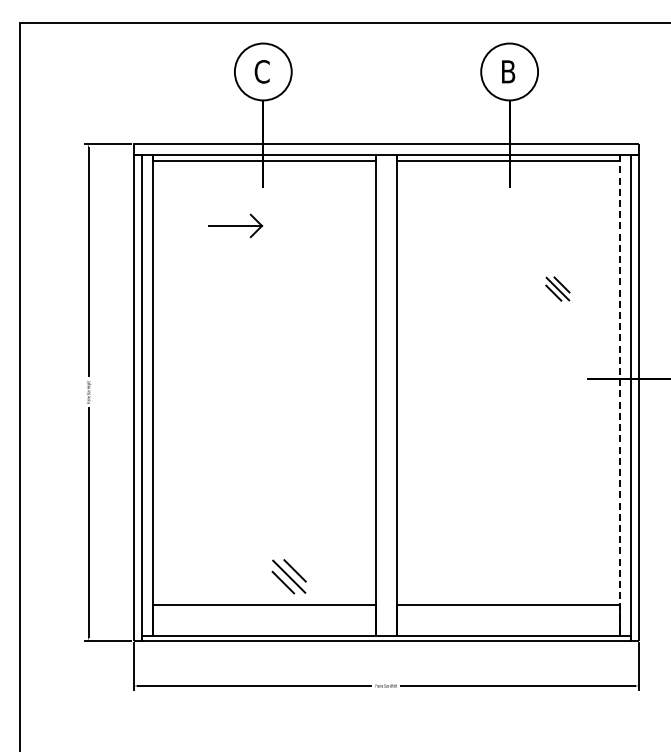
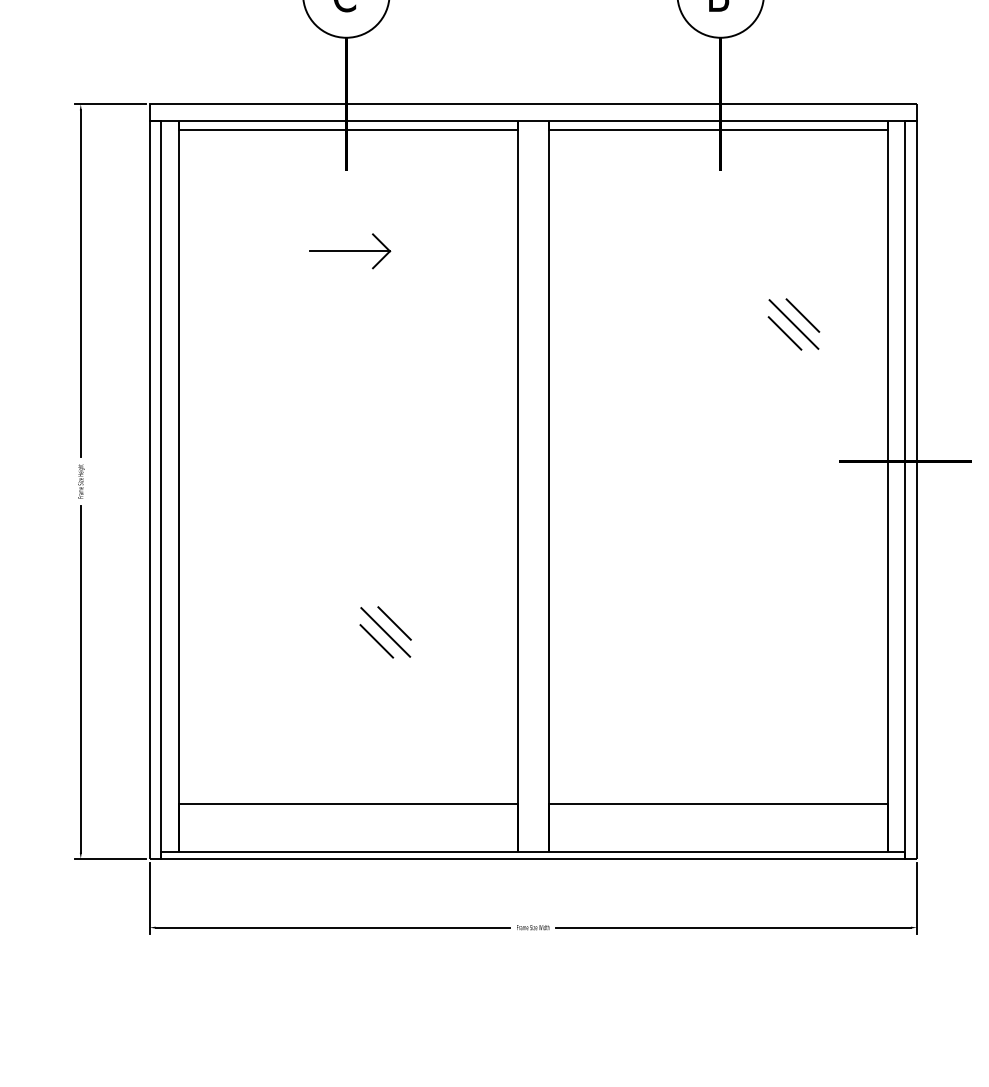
part: (235, 225) -> (349, 250), moved
part: (557, 288) -> (793, 323), size x1.43
line: (619, 395) -> (887, 486), dashed -> solid
part: (288, 576) -> (384, 632), moved

